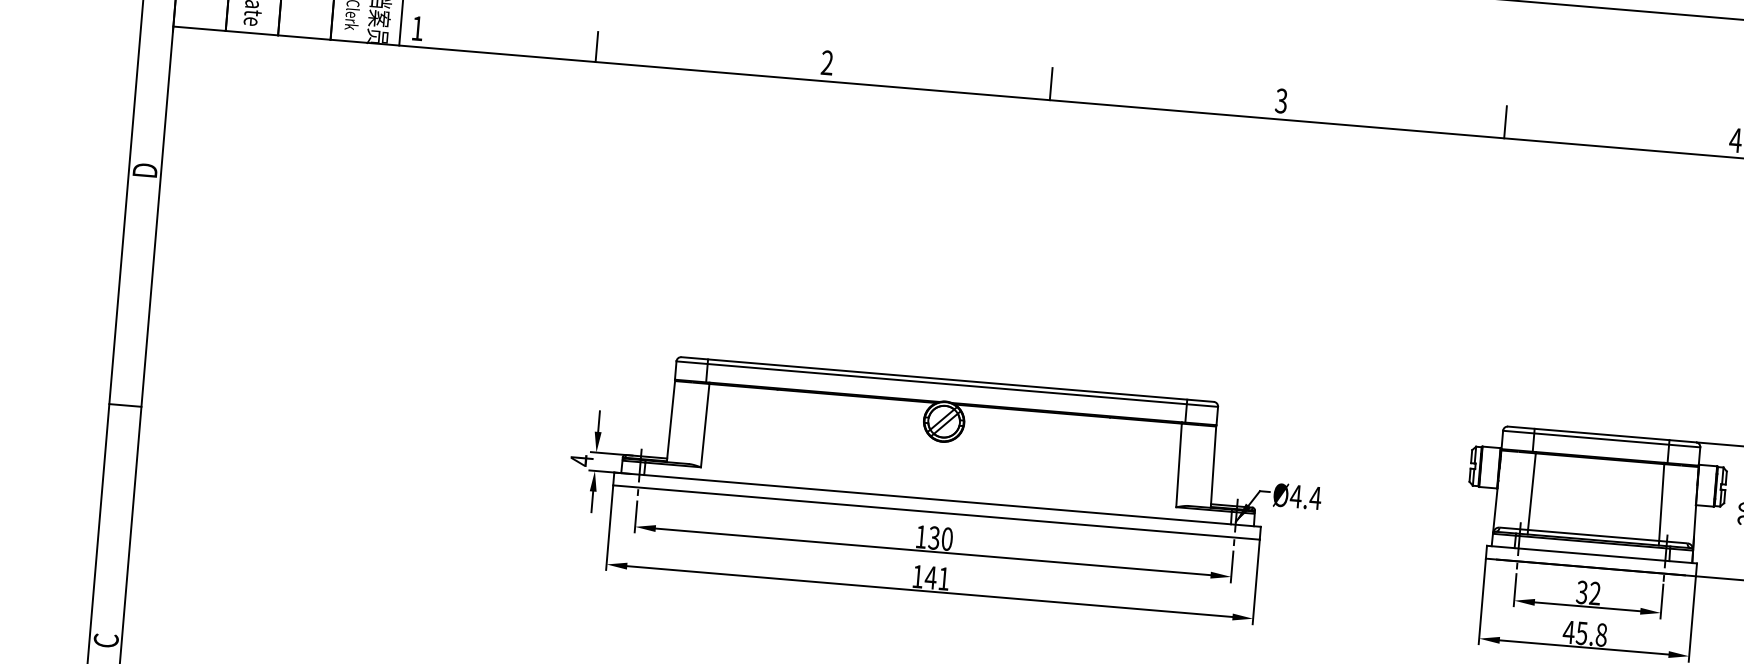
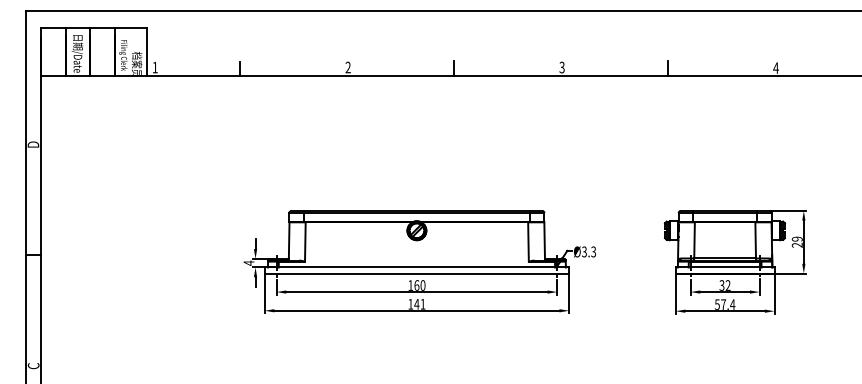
text: (1304, 496) -> (588, 251), Ø4.4 -> Ø3.3
text: (933, 537) -> (416, 285), 130 -> 160
text: (1584, 633) -> (724, 304), 45.8 -> 57.4

